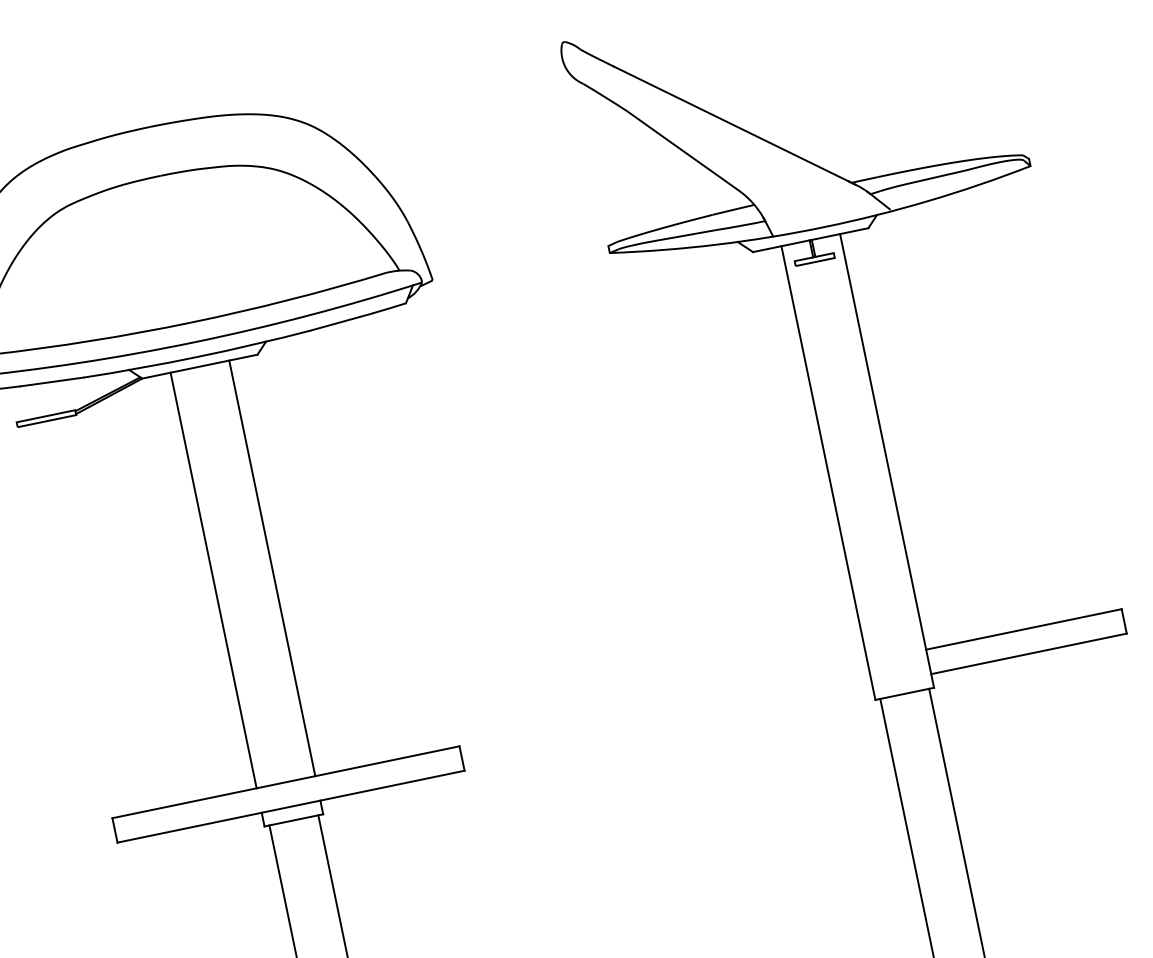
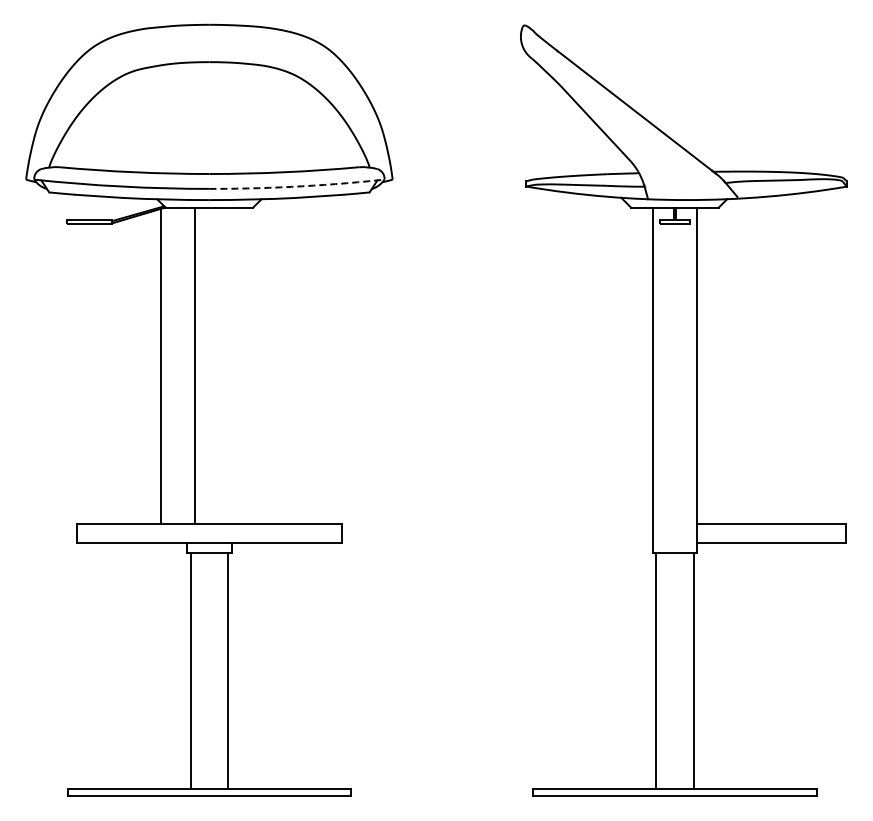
arc: (309, 315) -> (297, 186), solid -> dashed
line: (271, 567) -> (194, 365), moved
line: (214, 579) -> (161, 365), moved

